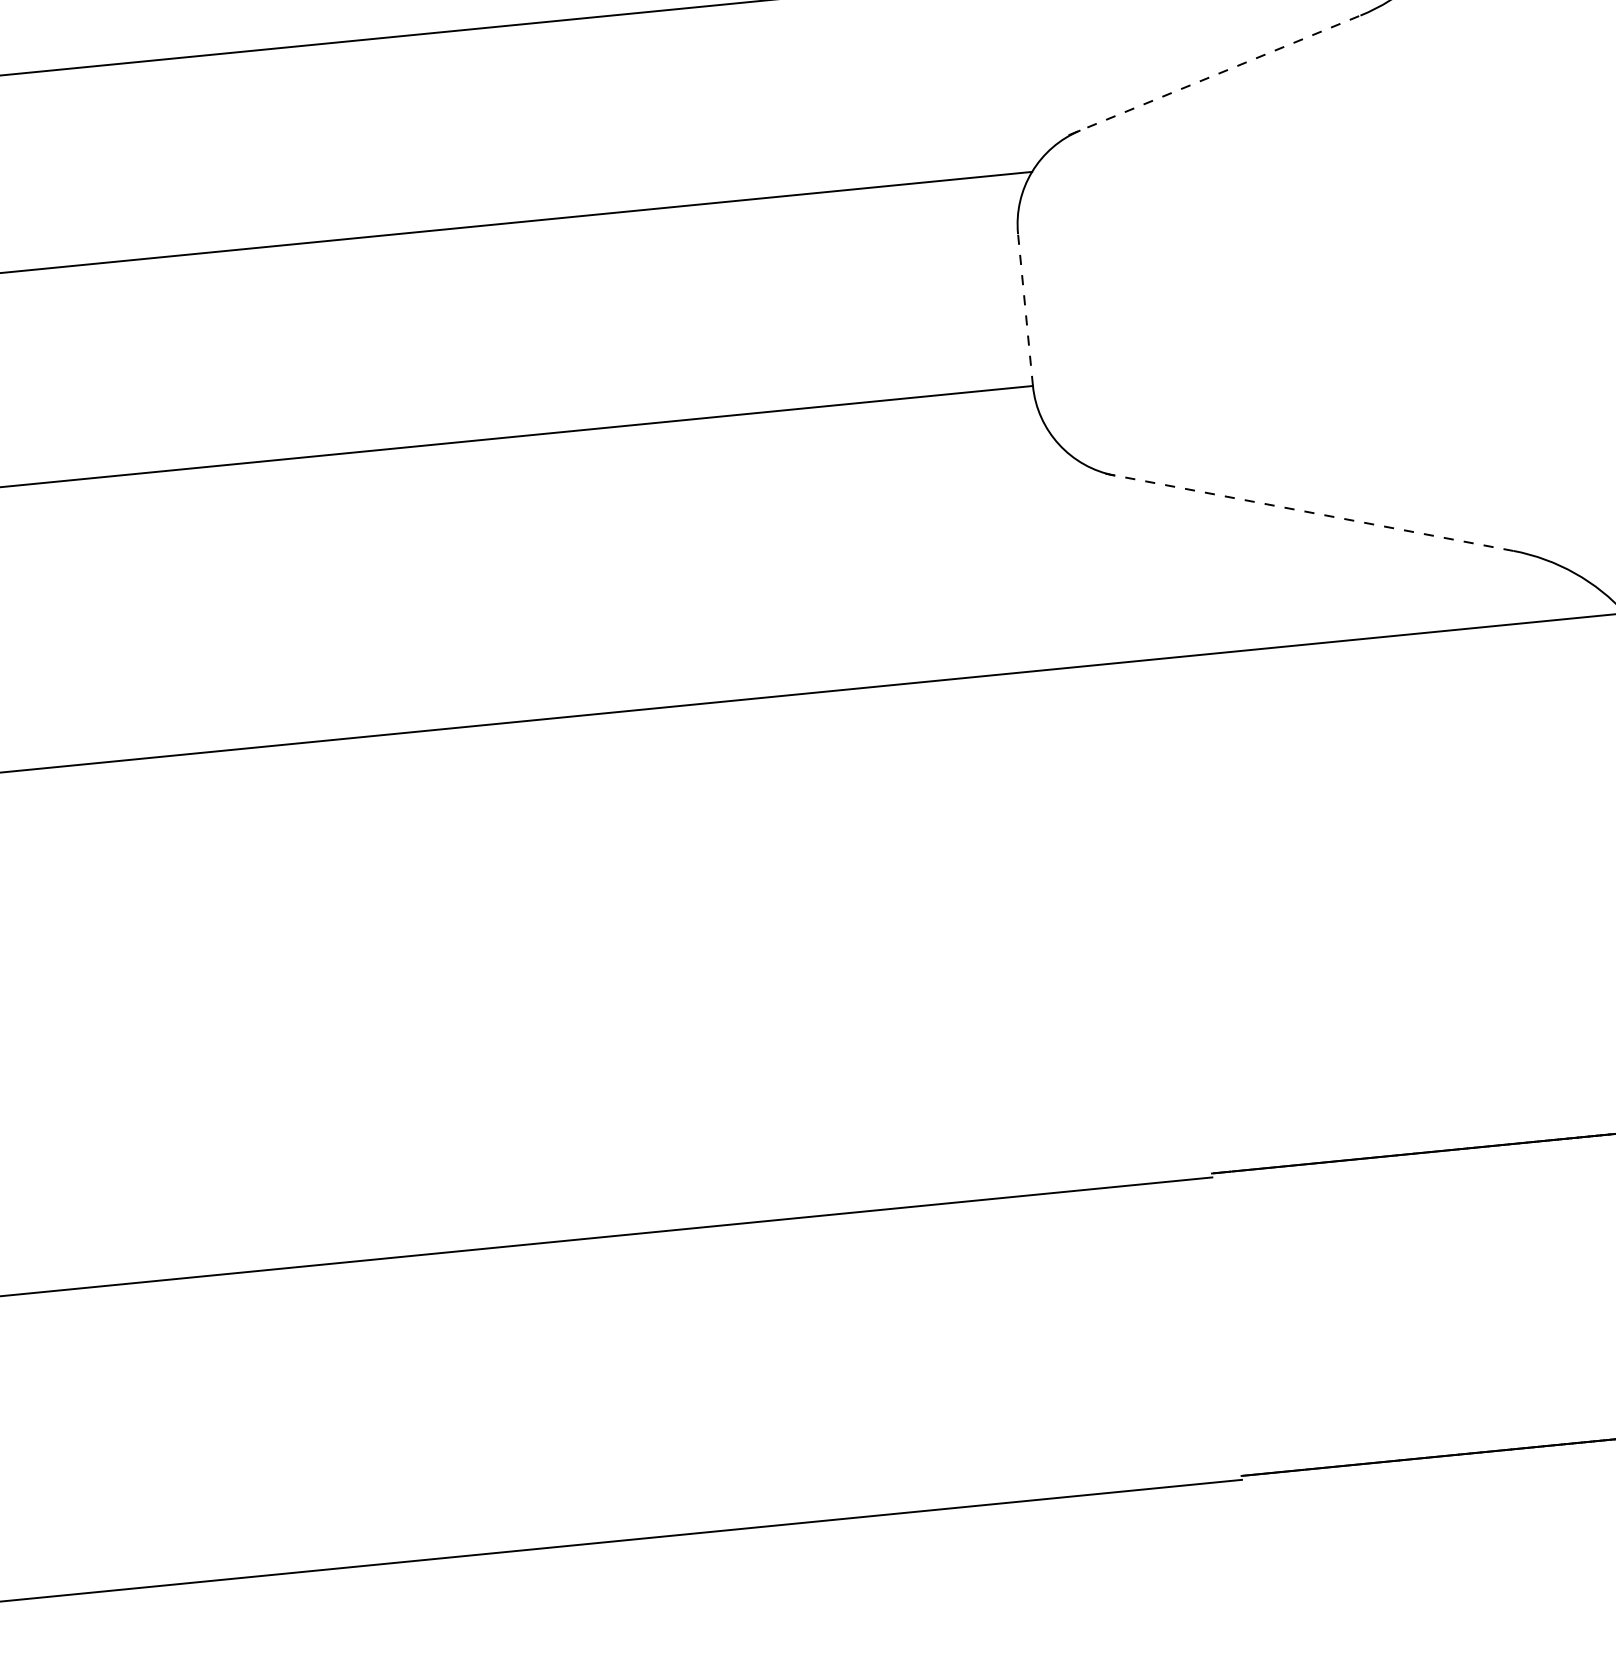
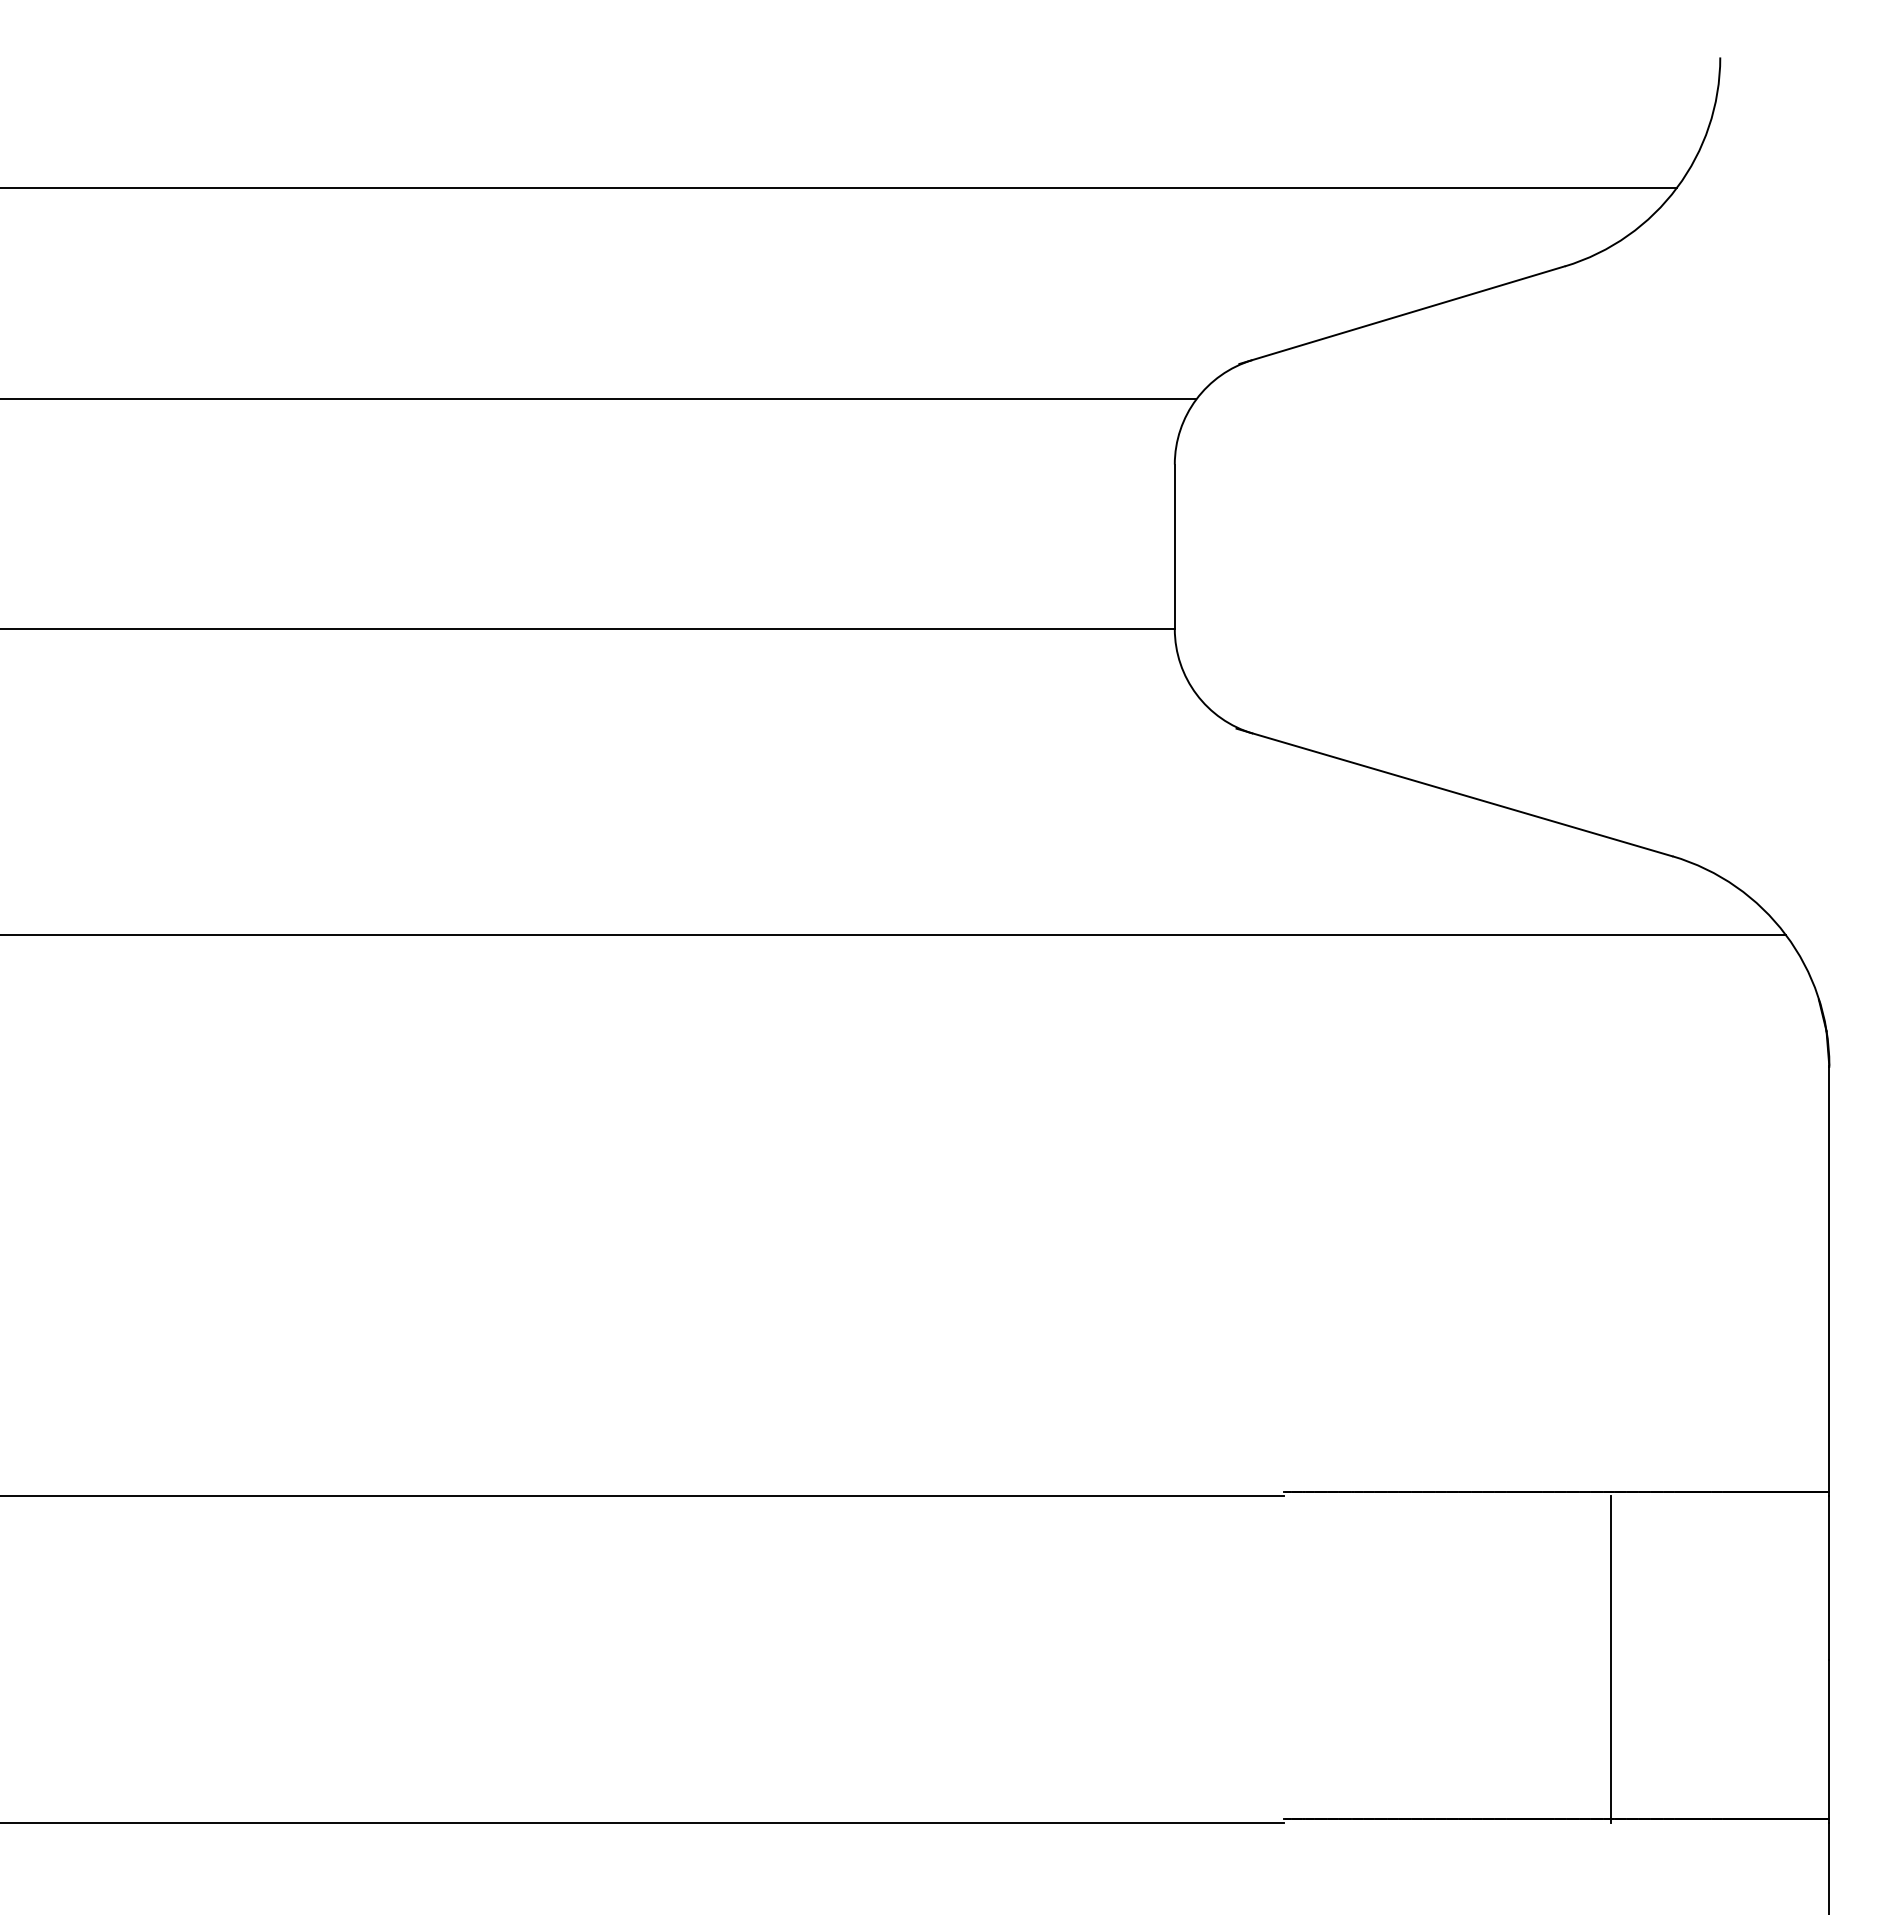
line: (1214, 75) -> (1402, 315), dashed -> solid
line: (1025, 309) -> (1174, 546), dashed -> solid
line: (1306, 511) -> (1454, 792), dashed -> solid
line: (1529, 1298) -> (1611, 1659), added

